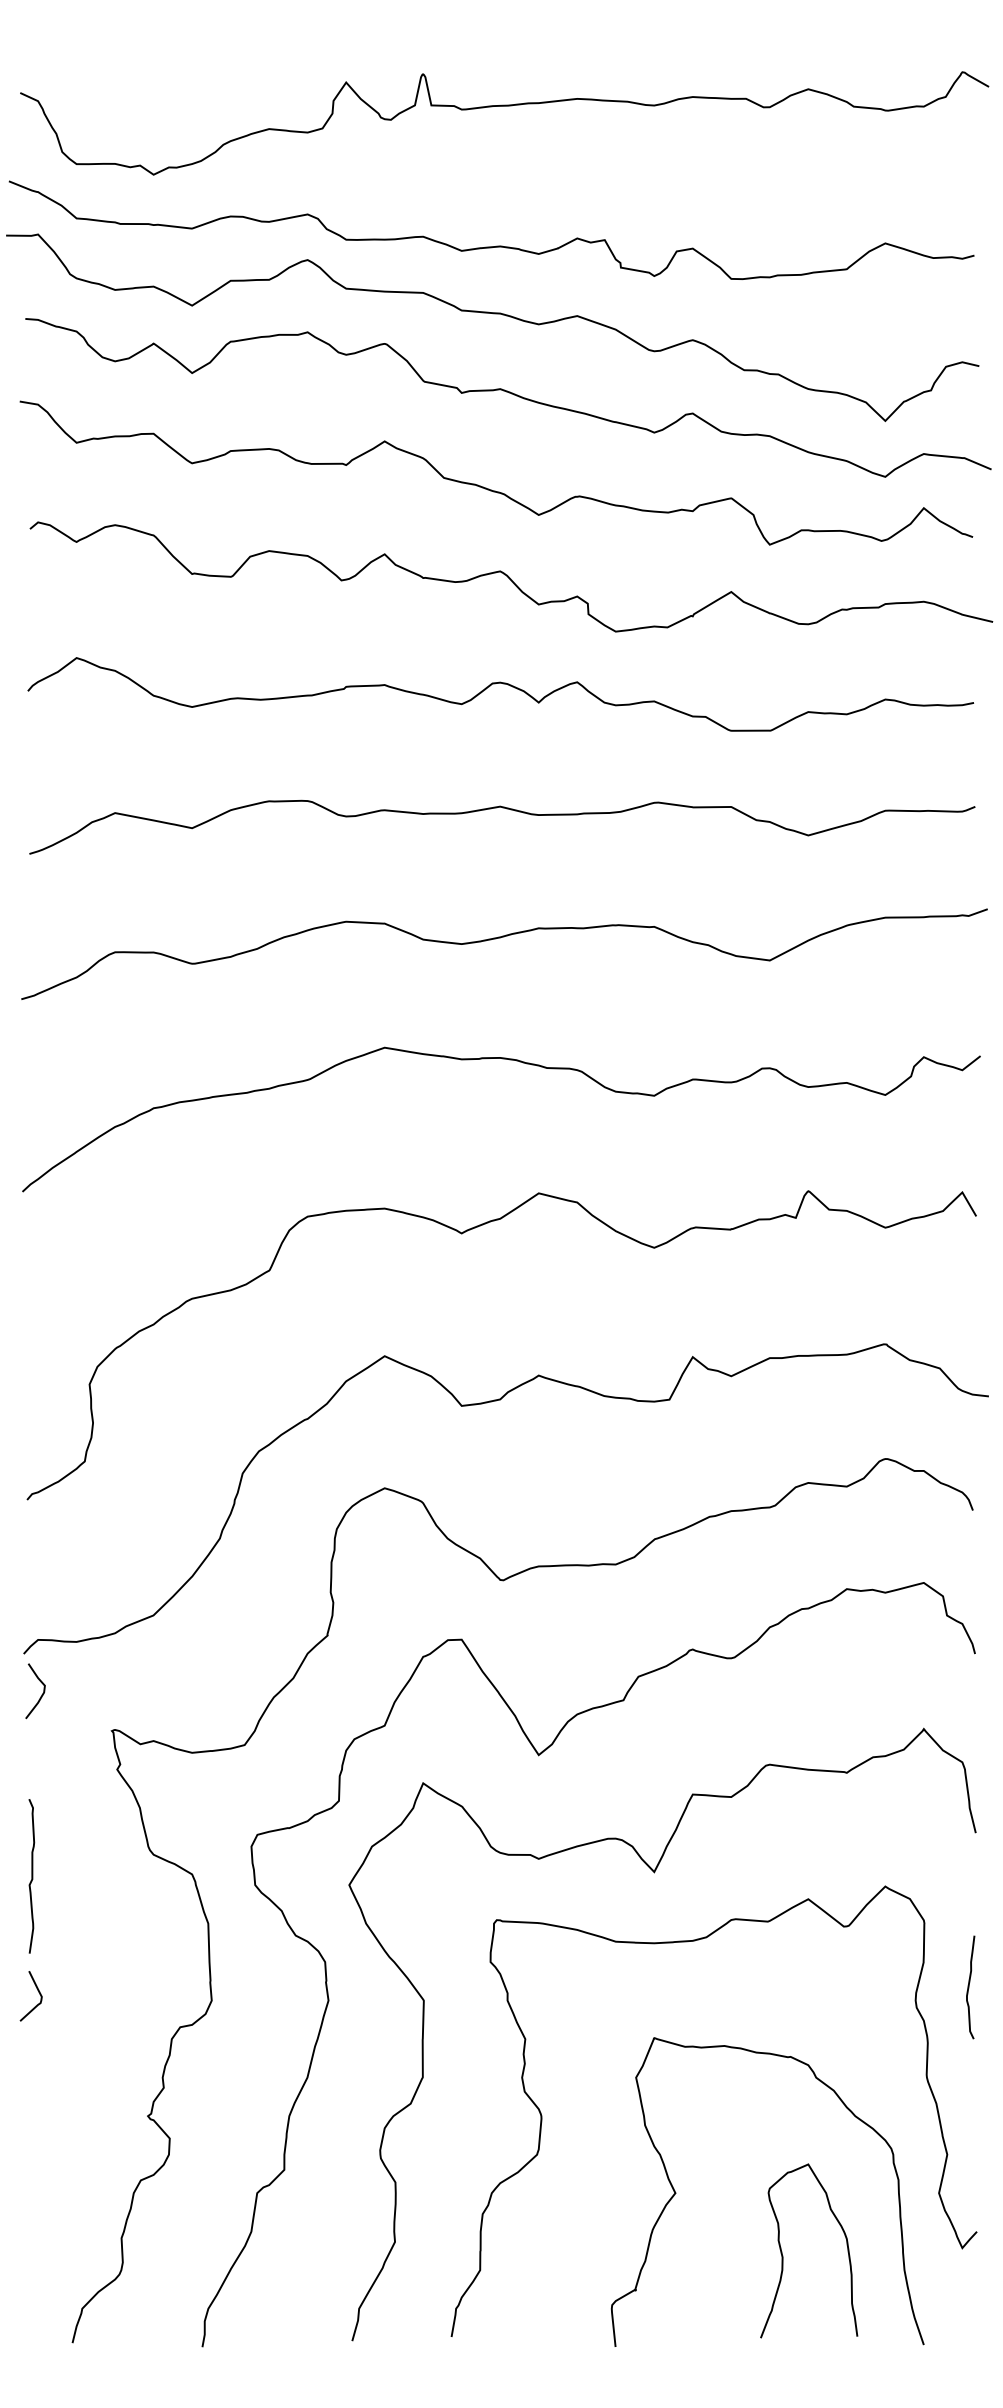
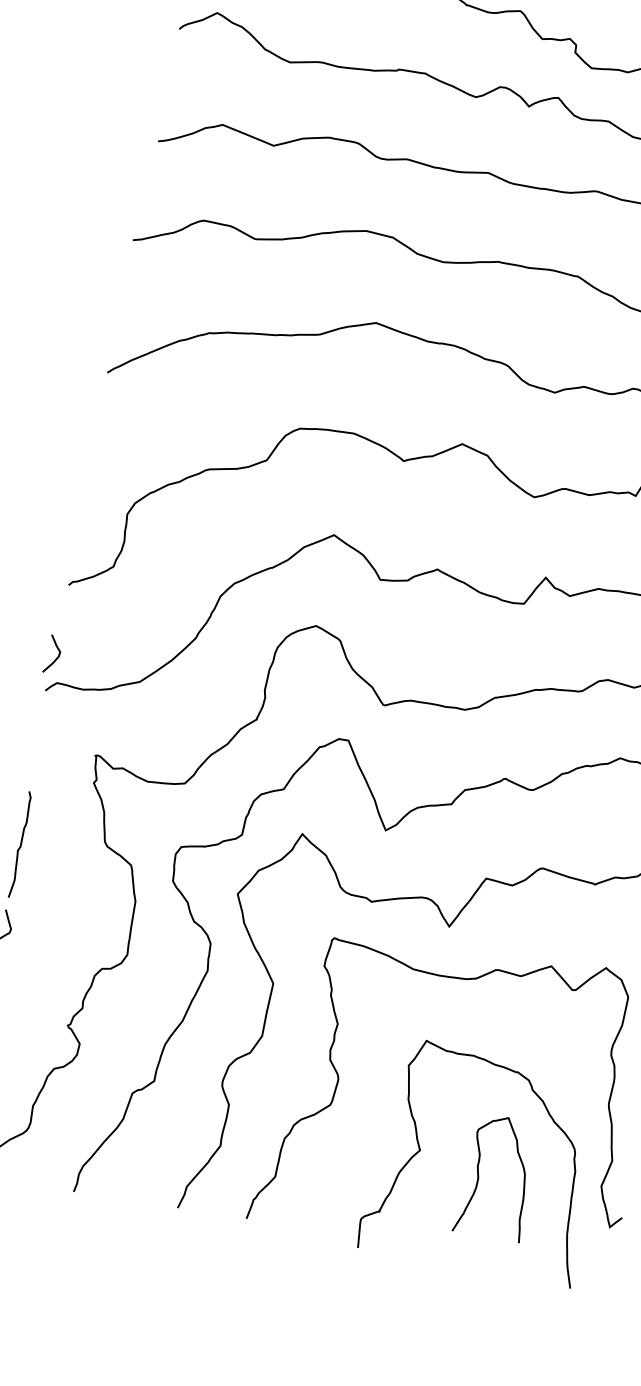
curve: (41, 1694) -> (56, 657), moved
curve: (783, 2255) -> (479, 1177), moved

